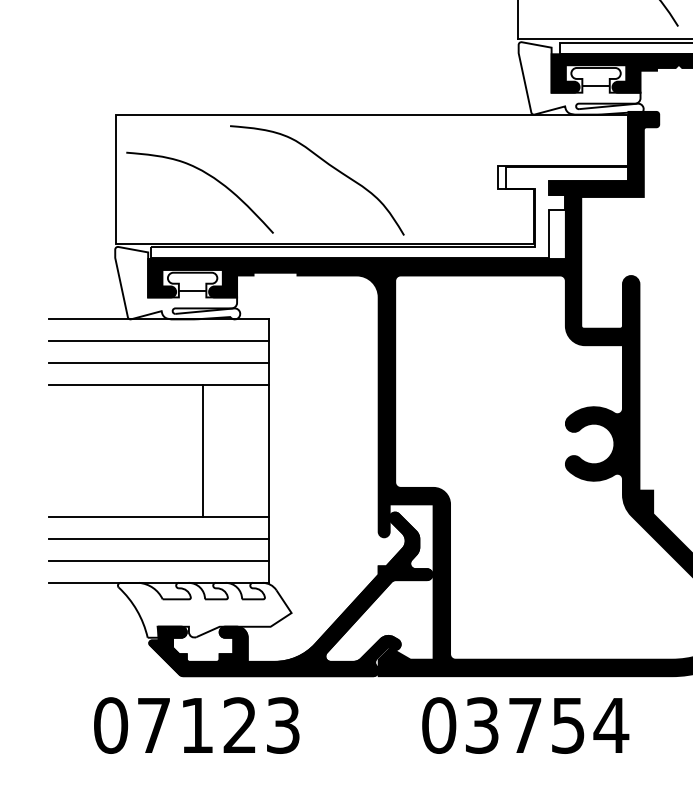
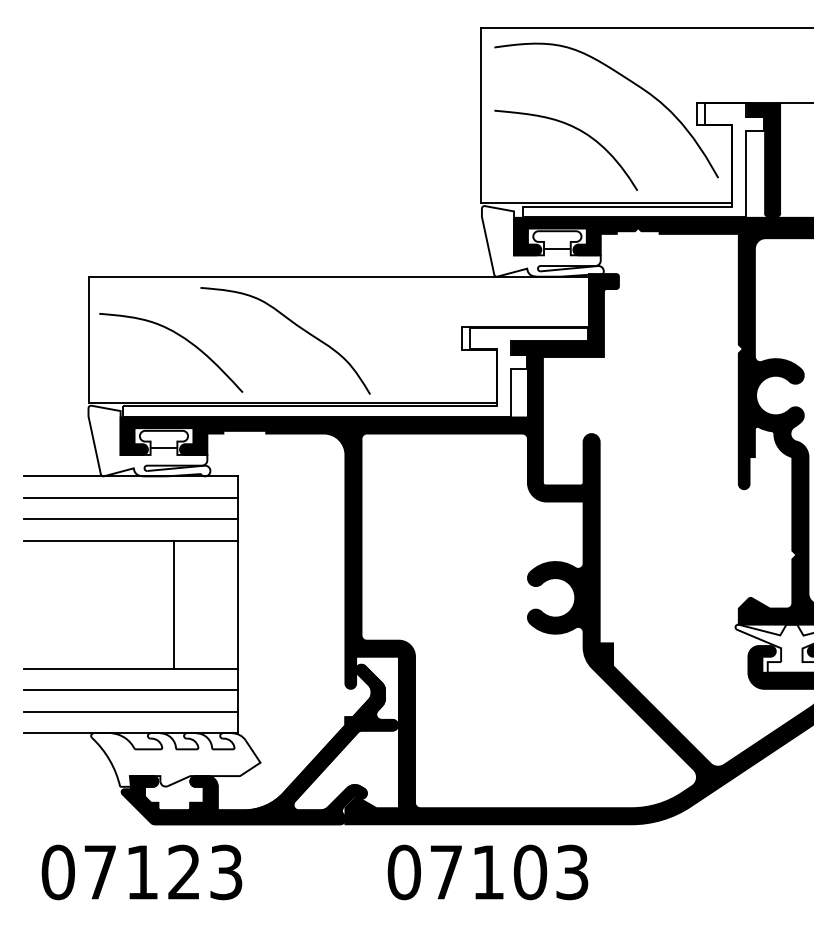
text: (196, 725) -> (141, 872), moved
text: (546, 725) -> (509, 872), 03754 -> 07103

